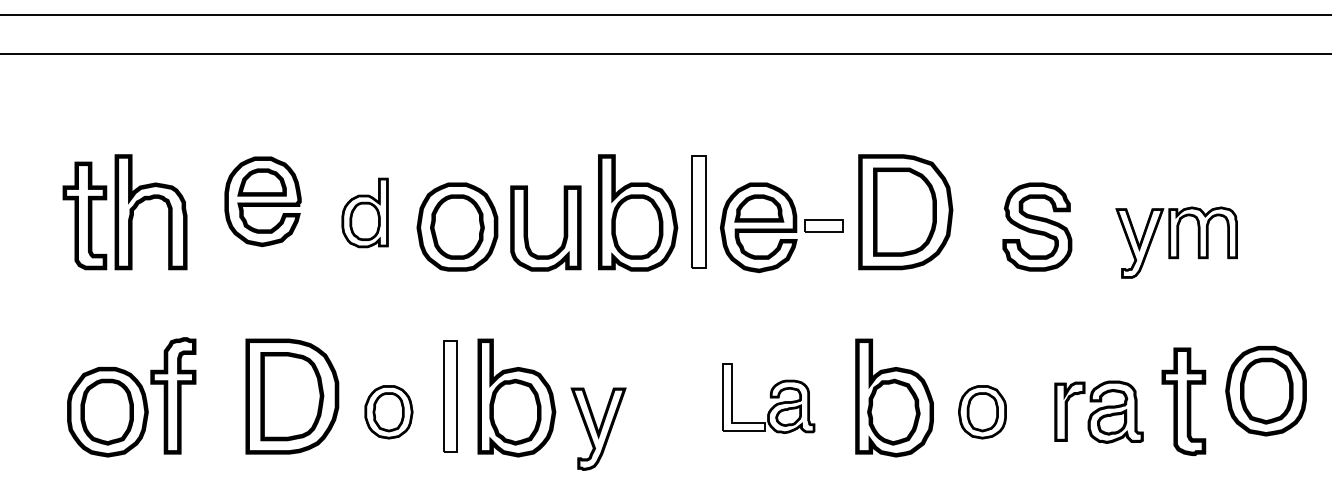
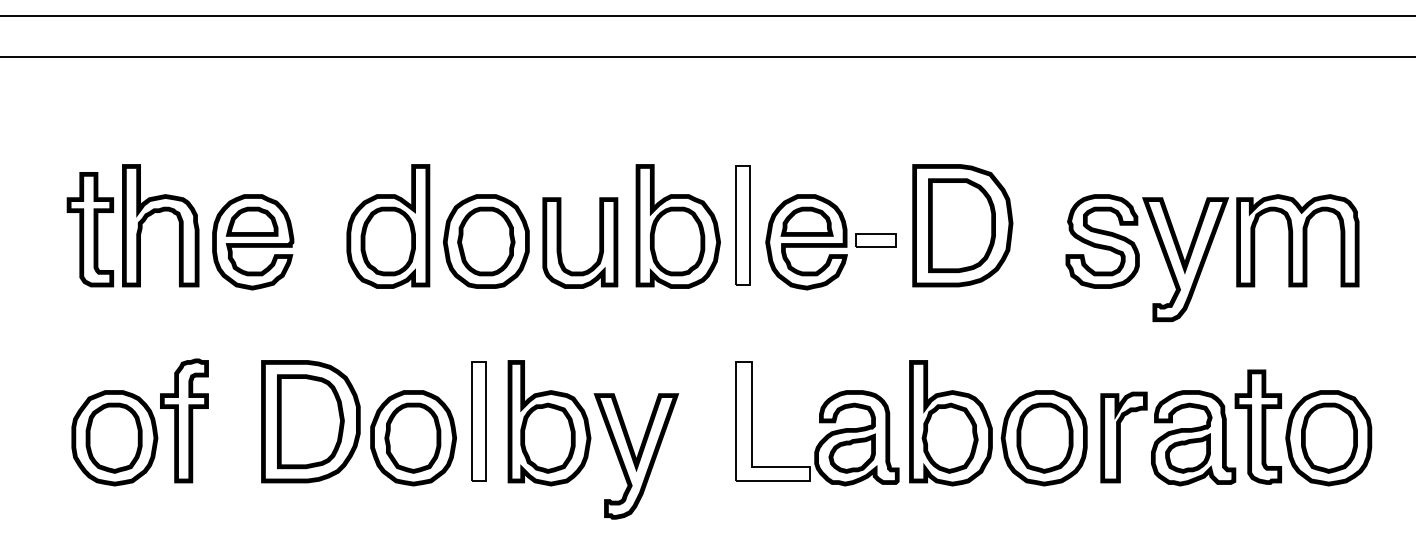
part: (262, 201) -> (252, 241), moved
part: (364, 212) -> (387, 226), size x1.67
part: (1176, 242) -> (1250, 257), size x1.67
part: (1265, 391) -> (1328, 438), moved
part: (768, 398) -> (816, 423), size x1.67
part: (388, 412) -> (413, 438), size x1.67
part: (982, 412) -> (1044, 438), size x1.67
part: (1098, 412) -> (1167, 438), size x1.43
part: (598, 428) -> (636, 455), size x1.43

